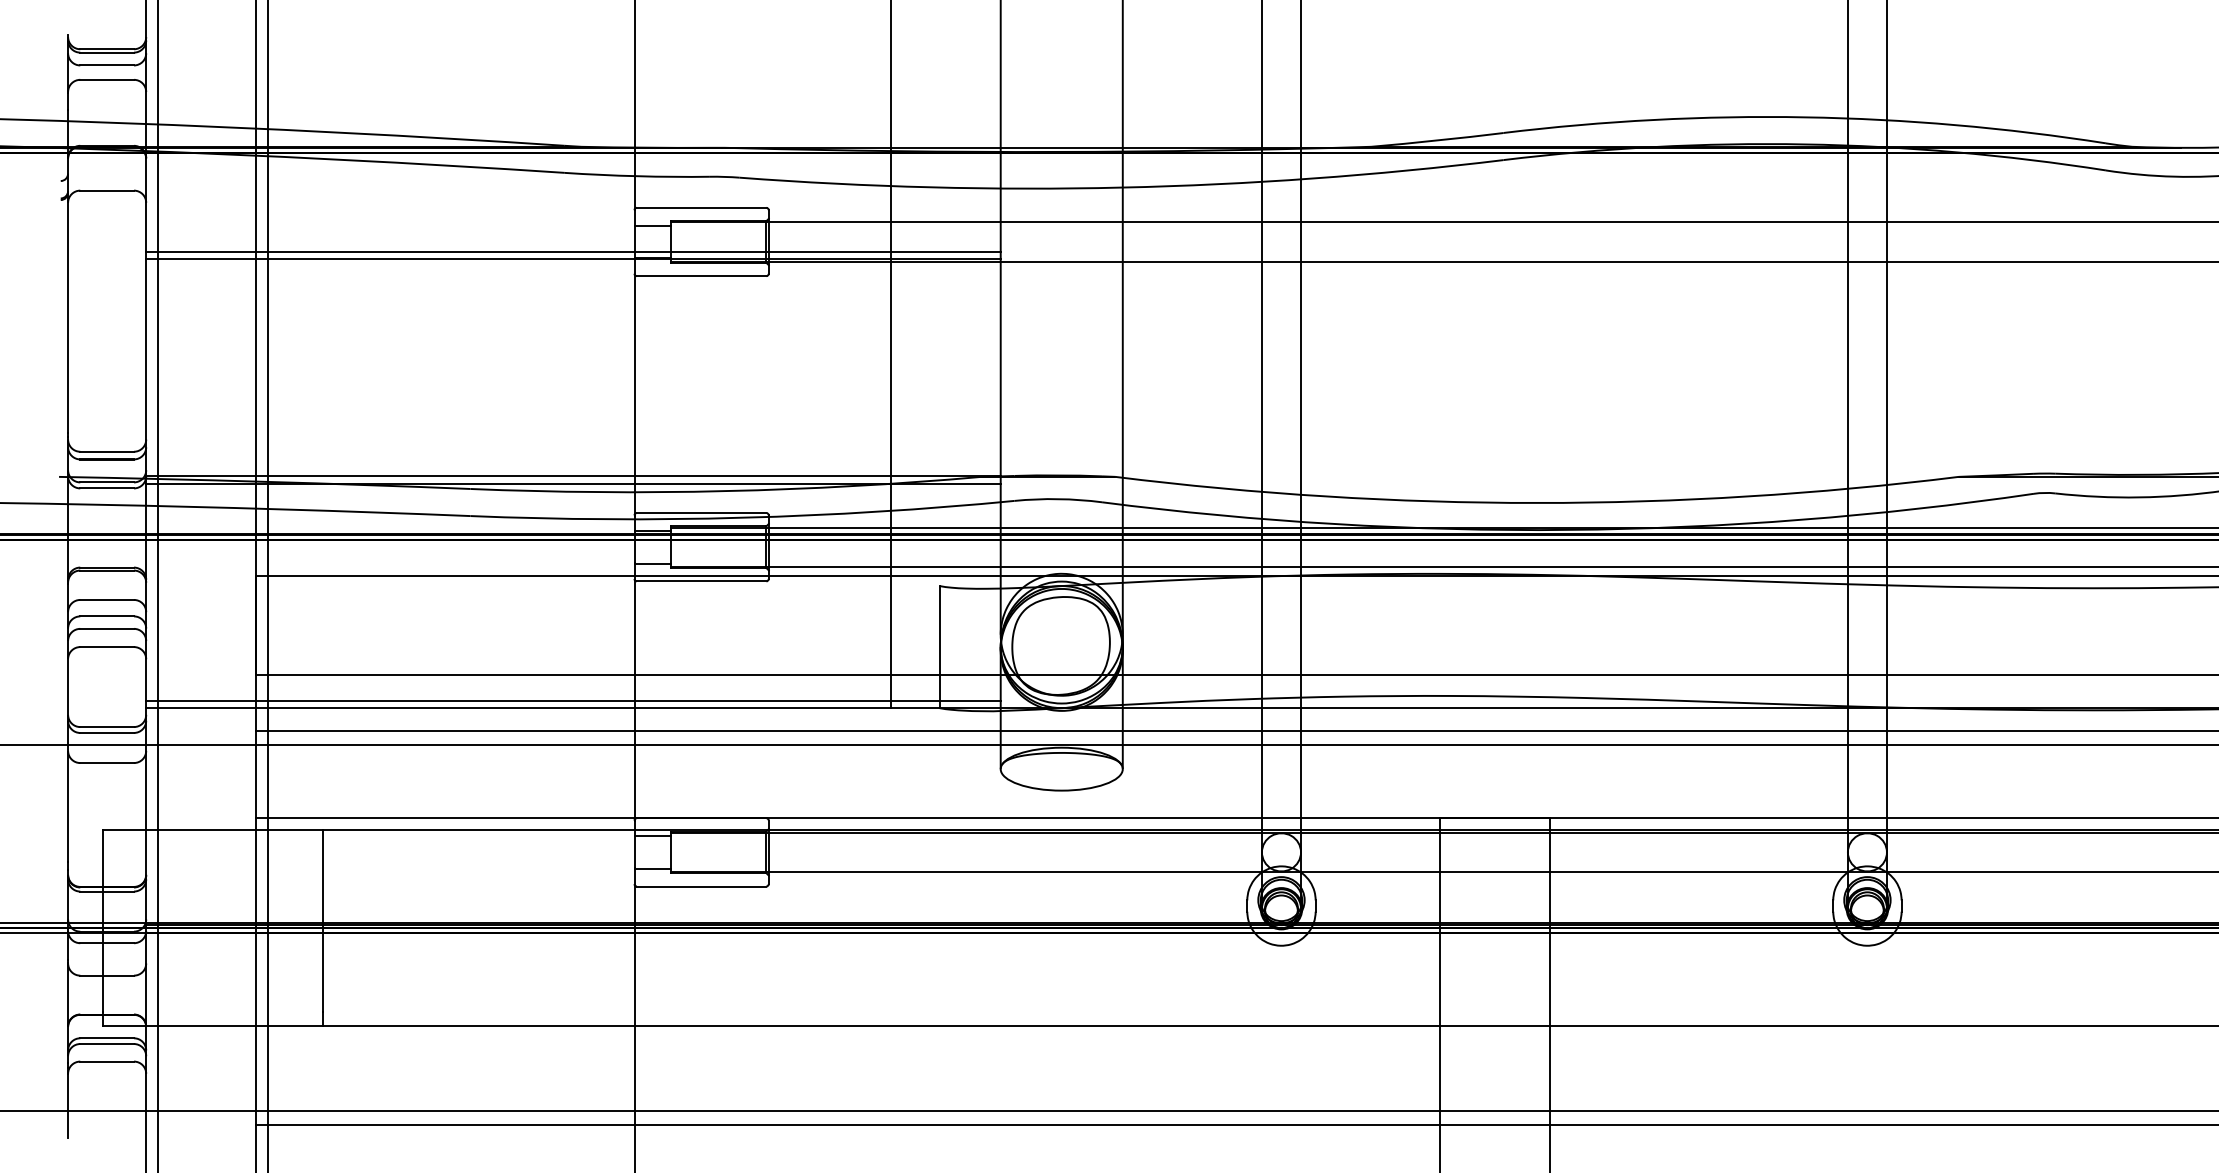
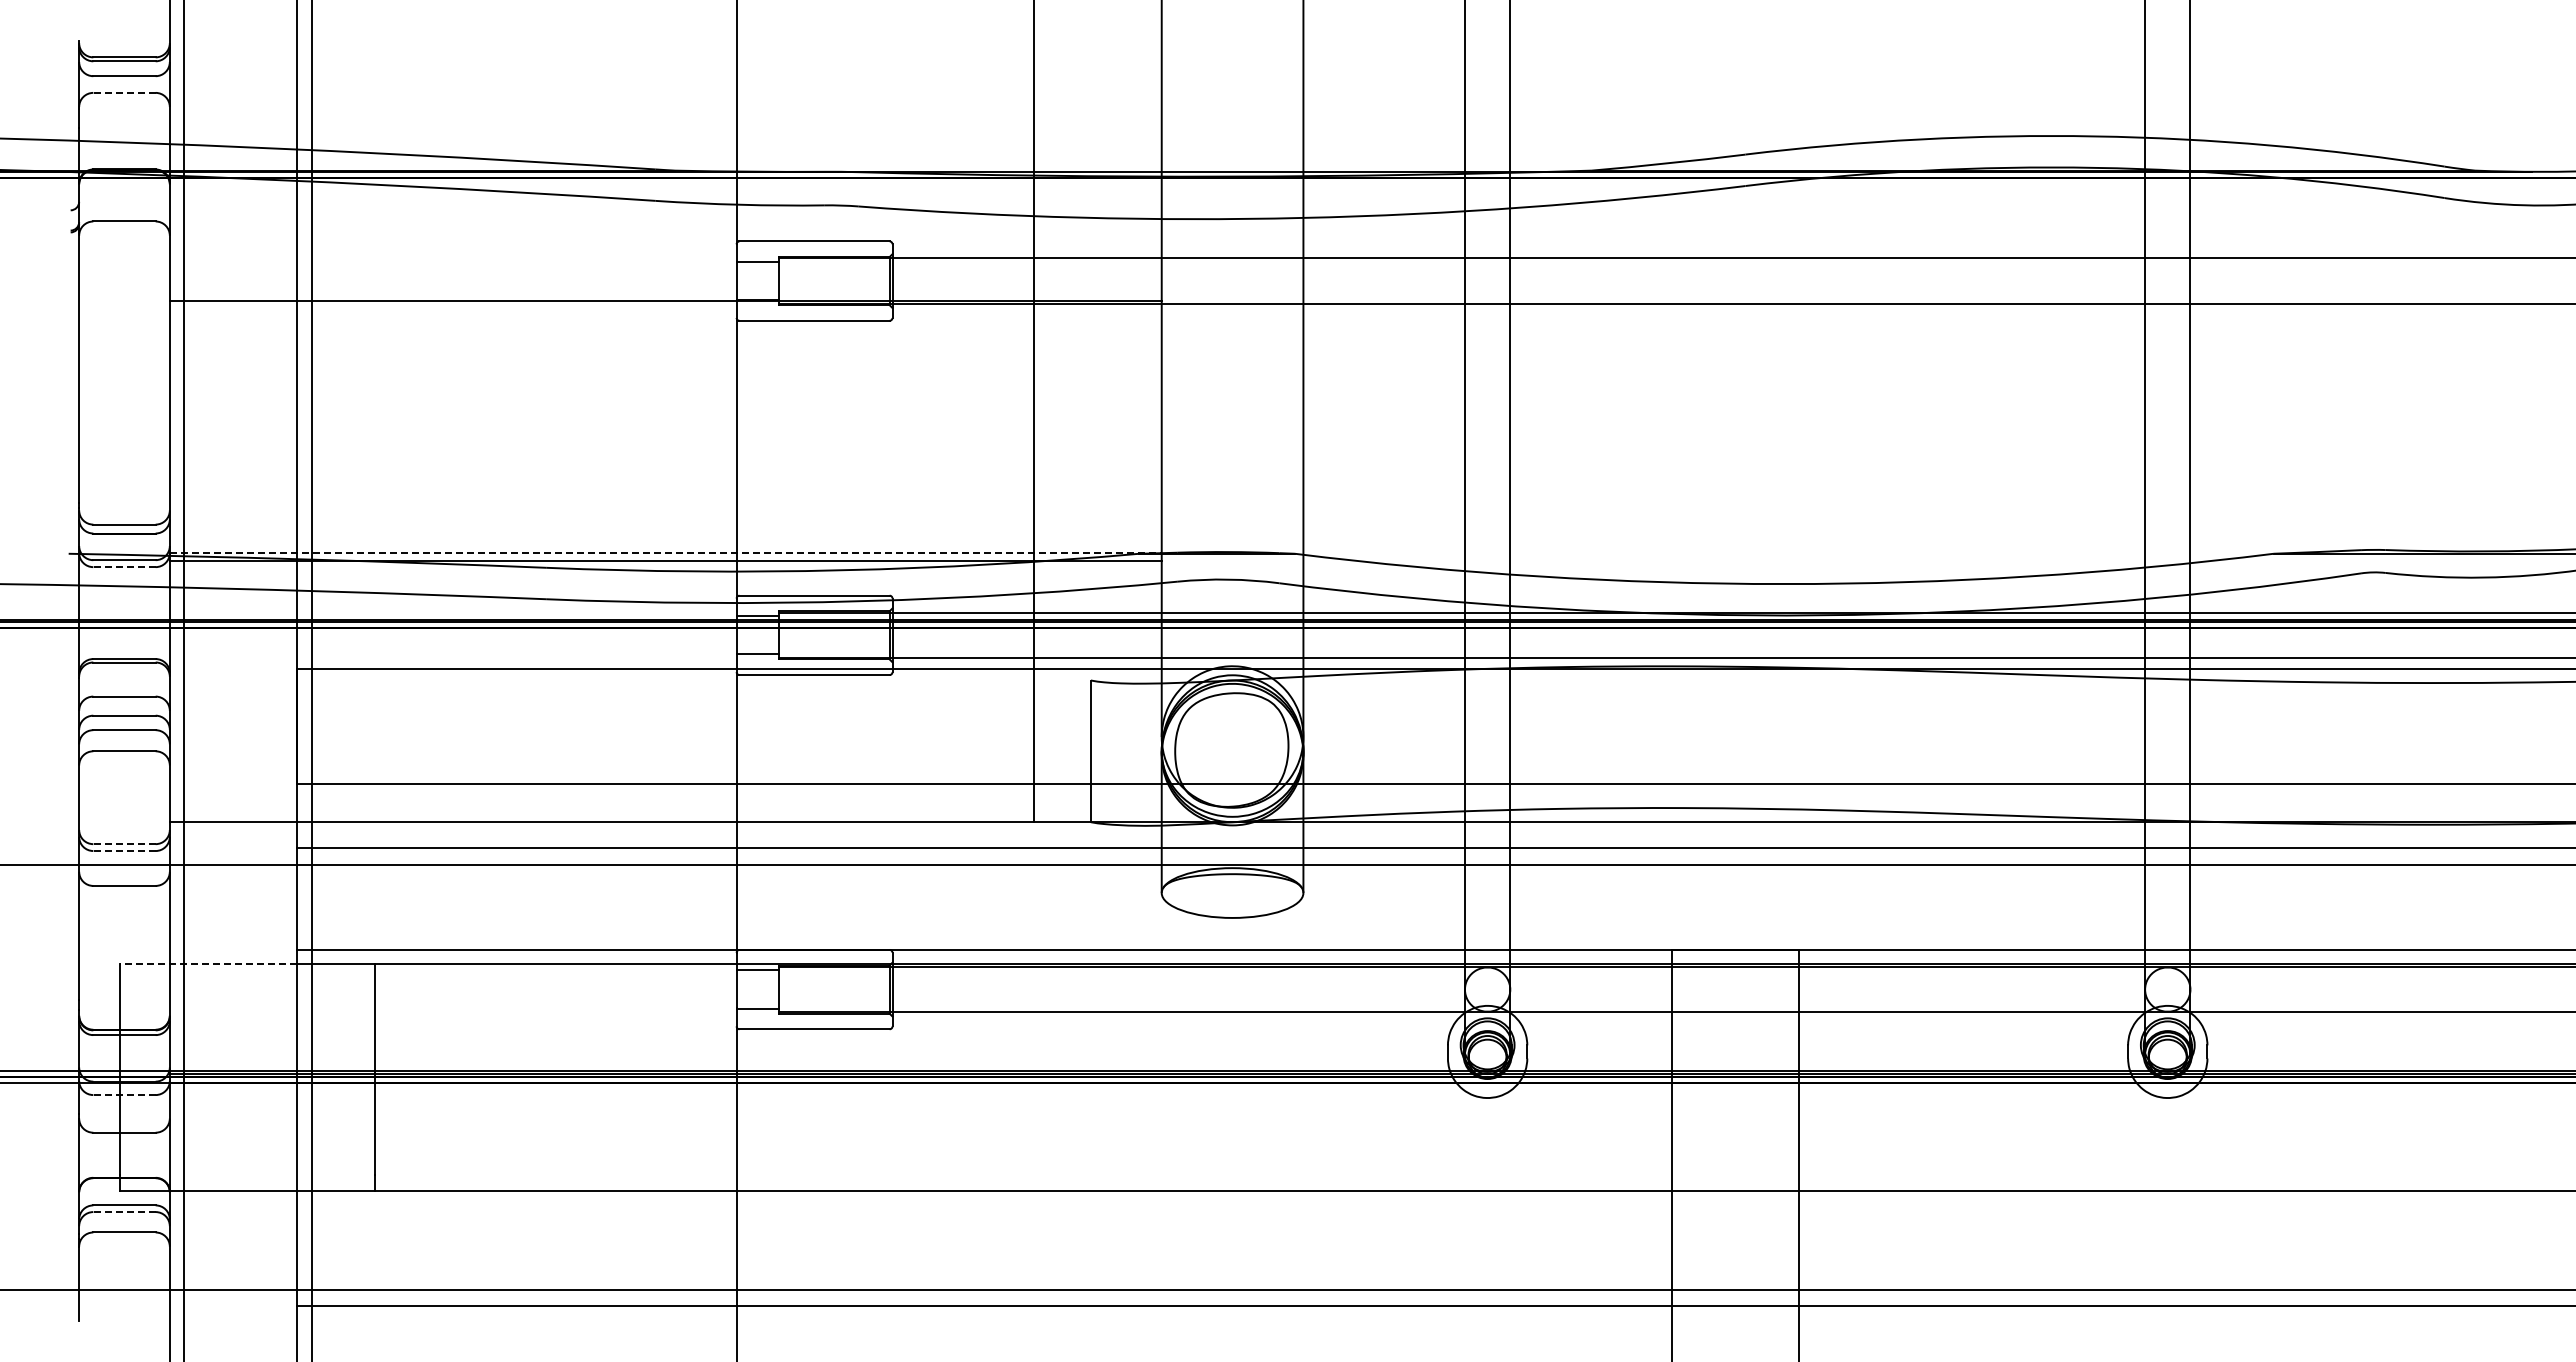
line: (107, 79) -> (124, 92), solid -> dashed
line: (573, 251) -> (665, 292), removed
line: (573, 475) -> (665, 552), solid -> dashed
line: (107, 488) -> (124, 567), solid -> dashed
line: (573, 700) -> (665, 813), removed
line: (107, 727) -> (124, 844), solid -> dashed
line: (107, 733) -> (124, 851), solid -> dashed
line: (179, 829) -> (208, 963), solid -> dashed
line: (107, 943) -> (124, 1095), solid -> dashed
line: (107, 1044) -> (124, 1212), solid -> dashed

